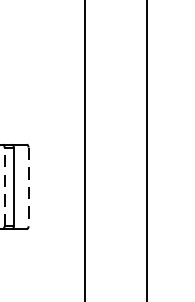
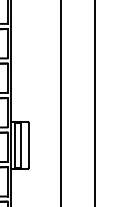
line: (4, 185) -> (15, 144), dashed -> solid
line: (28, 186) -> (28, 145), dashed -> solid

